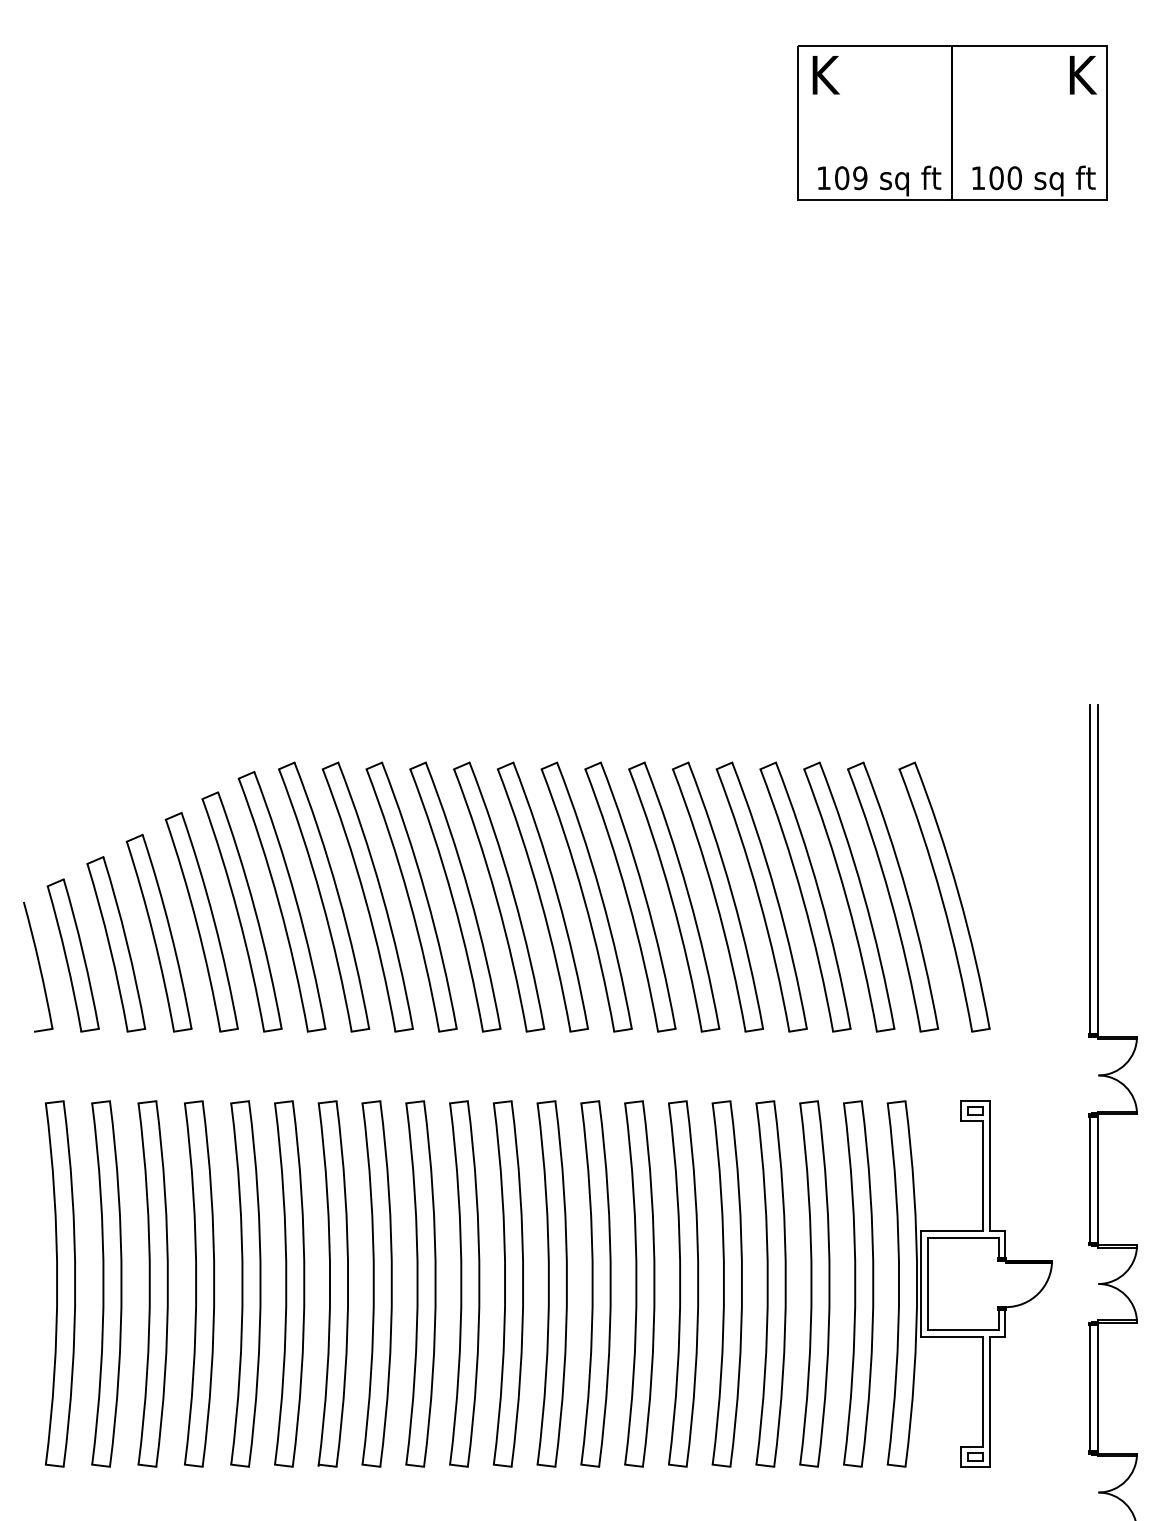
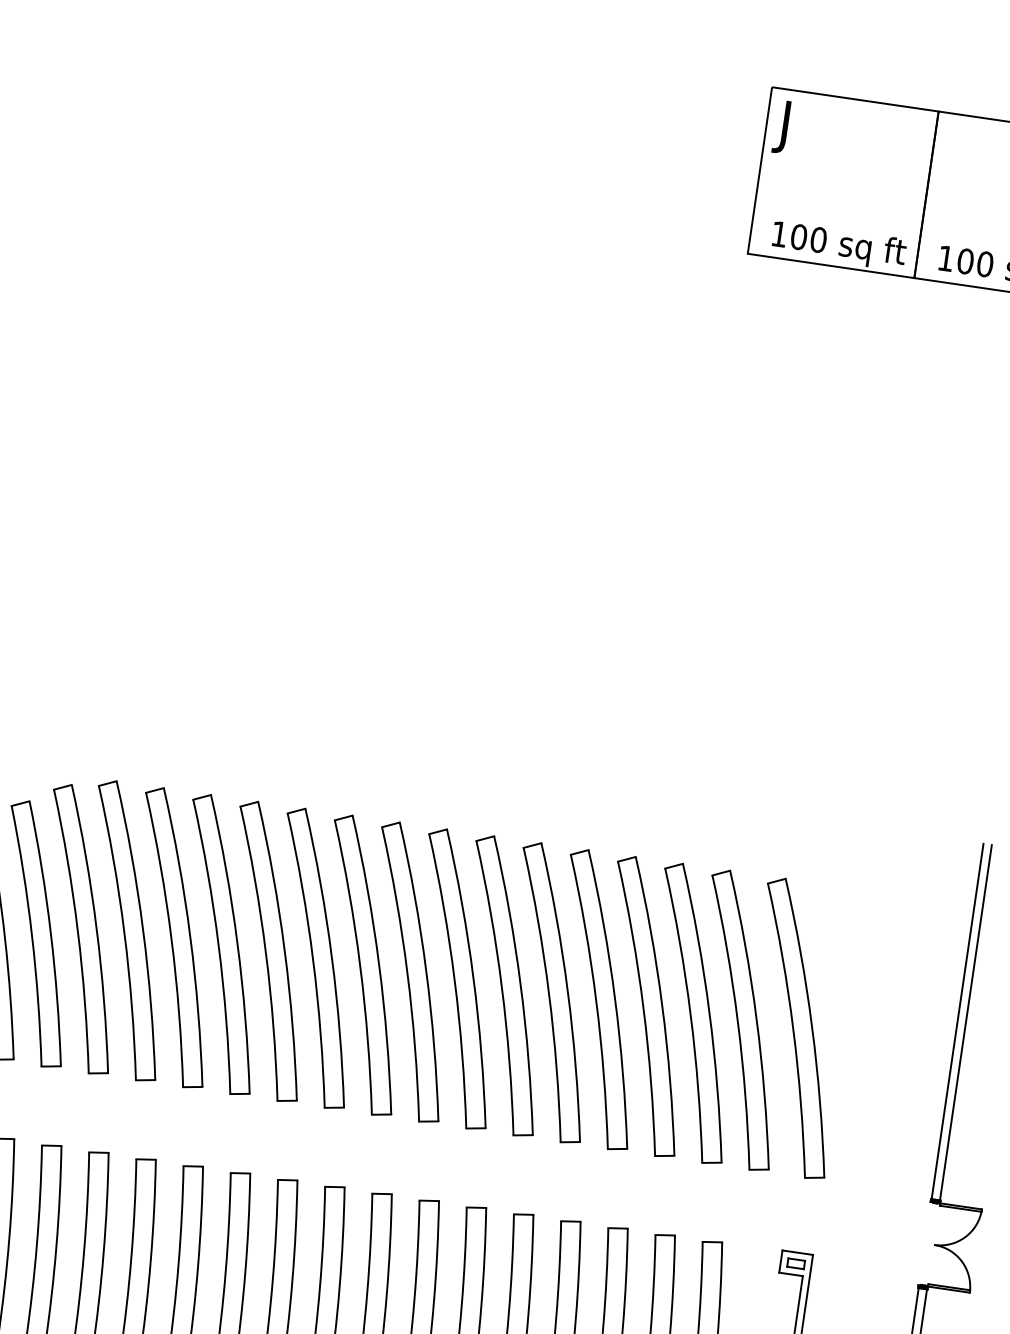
text: (822, 80) -> (793, 128), K -> J
text: (860, 178) -> (818, 240), 109 -> 100

